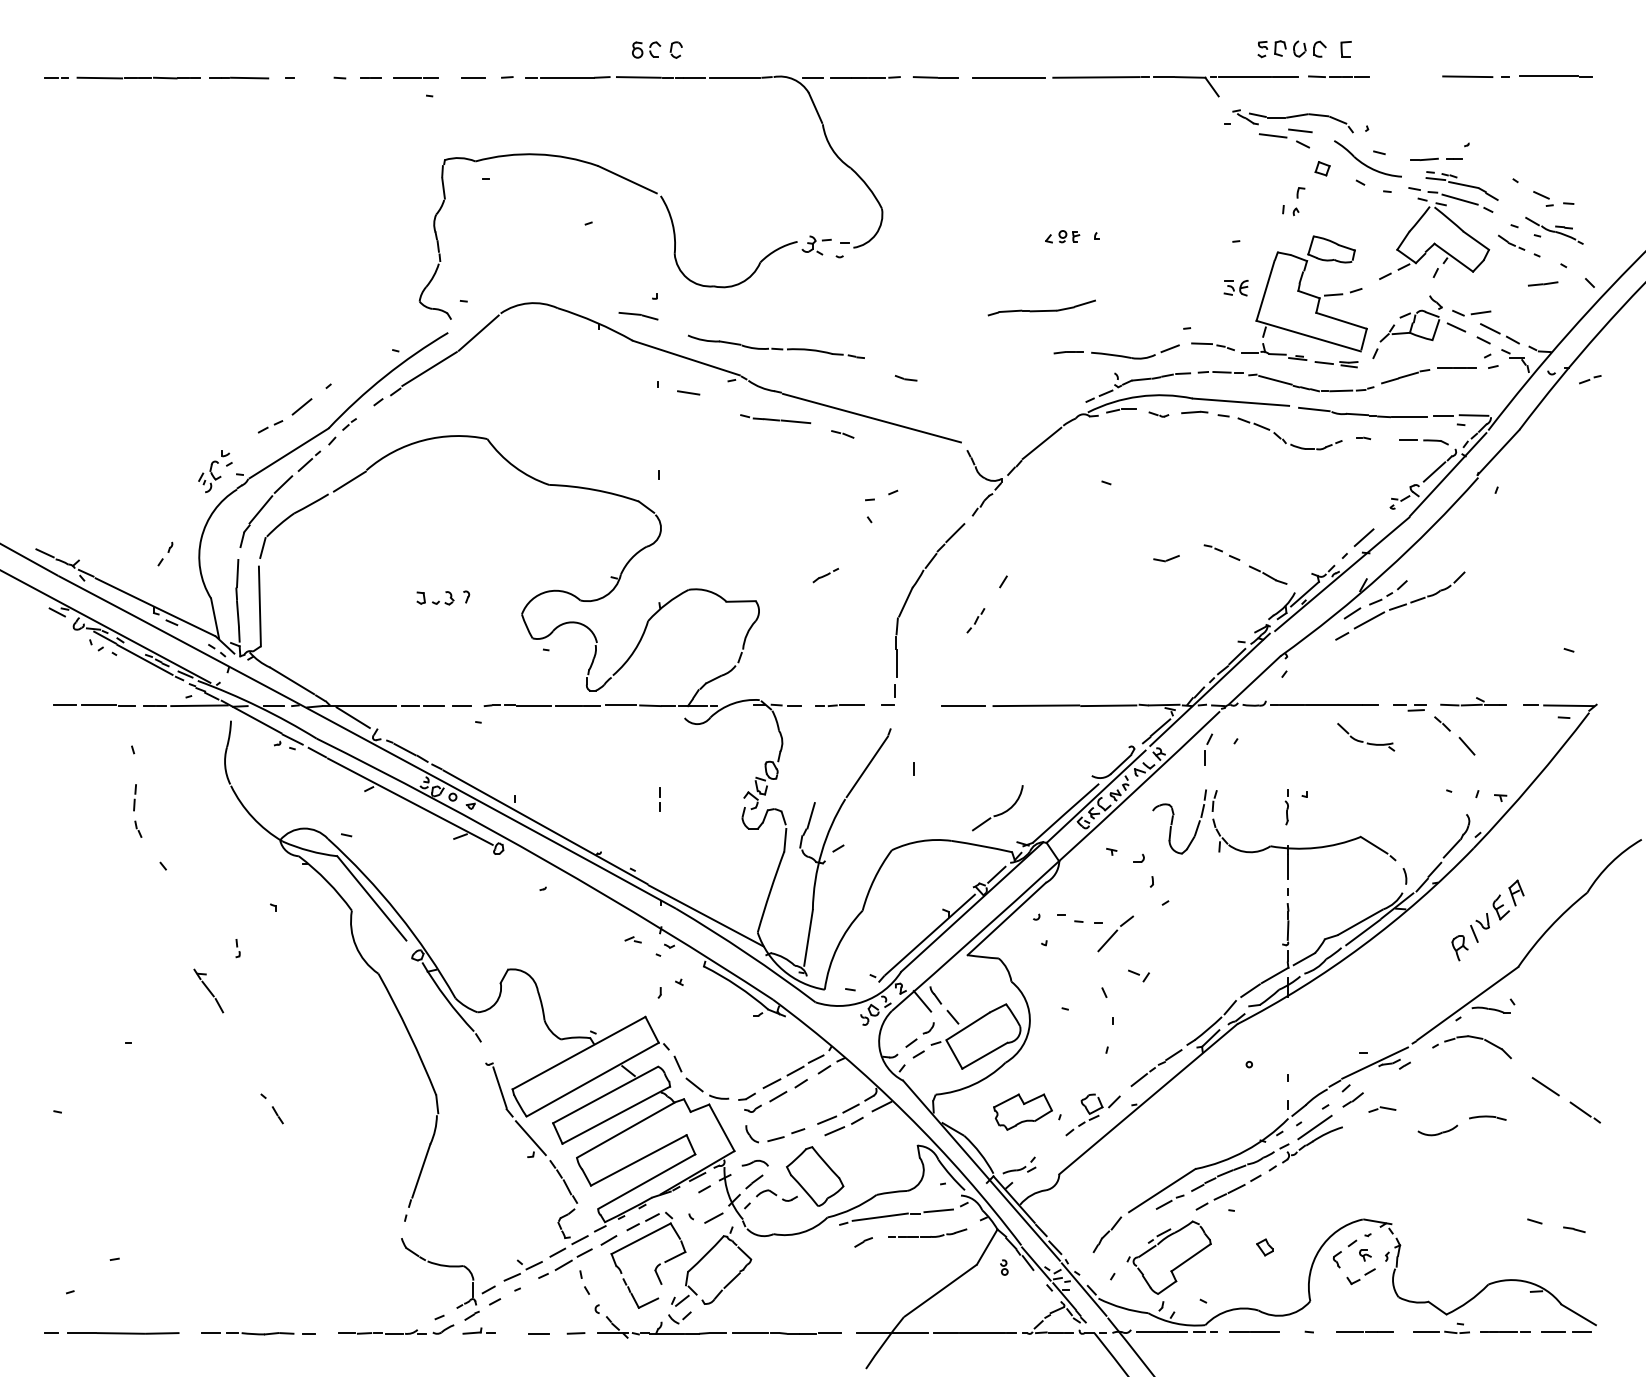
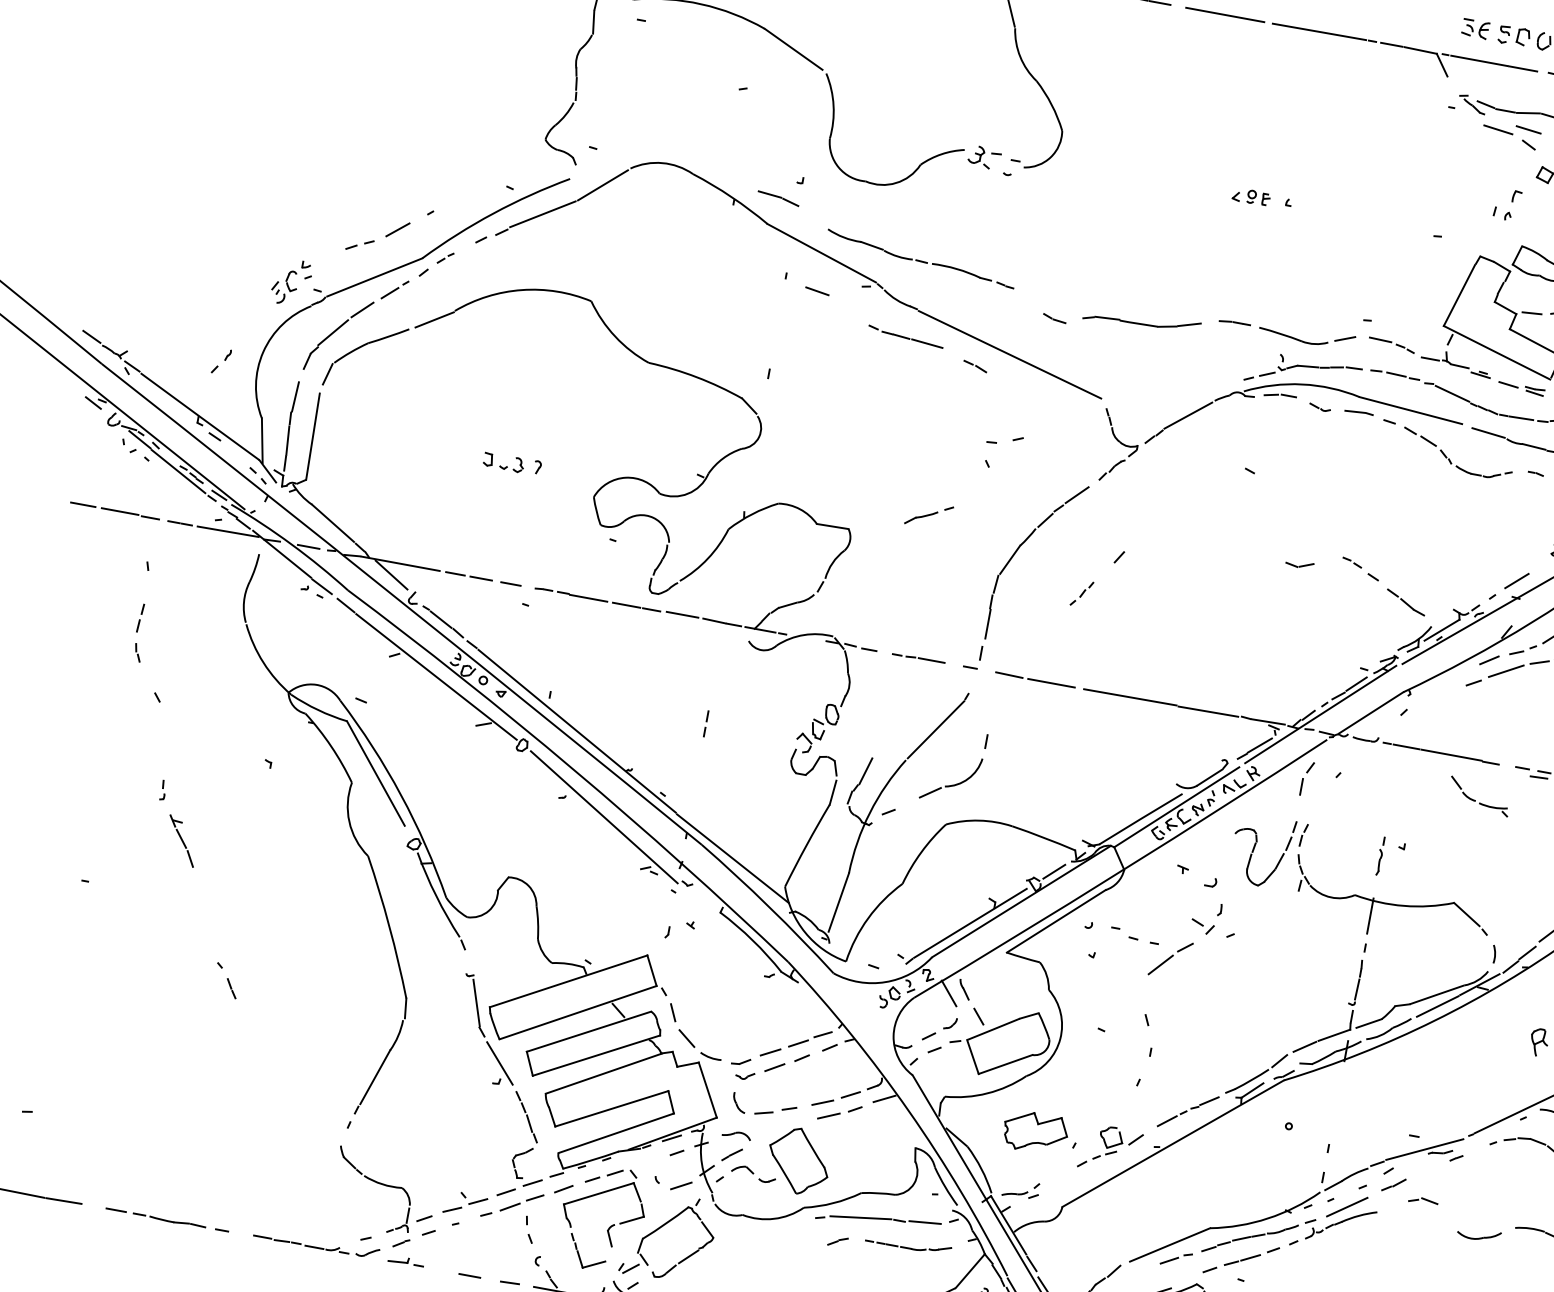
part: (1235, 288) -> (1474, 29), moved
part: (1041, 307) -> (1141, 320), moved
part: (825, 575) -> (928, 515), size x1.67
line: (923, 705) -> (1008, 674), added
part: (997, 808) -> (950, 778), moved
line: (583, 899) -> (603, 816), added
part: (237, 948) -> (162, 790), moved
part: (1138, 975) -> (1202, 926), moved

